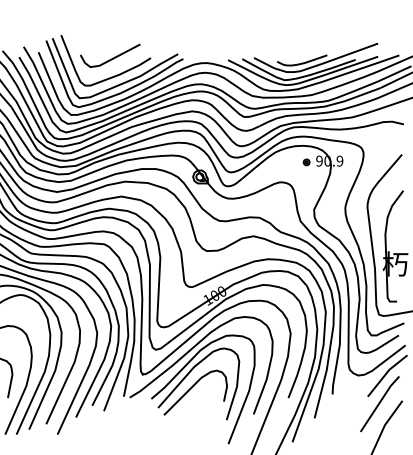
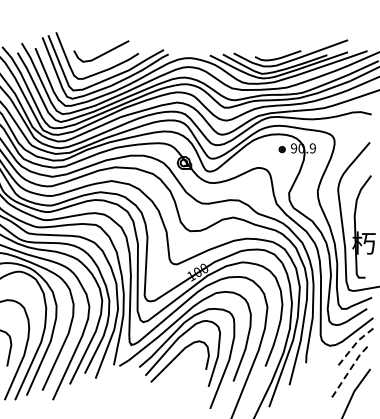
line: (386, 373) -> (355, 343), solid -> dashed
line: (379, 403) -> (349, 371), solid -> dashed

